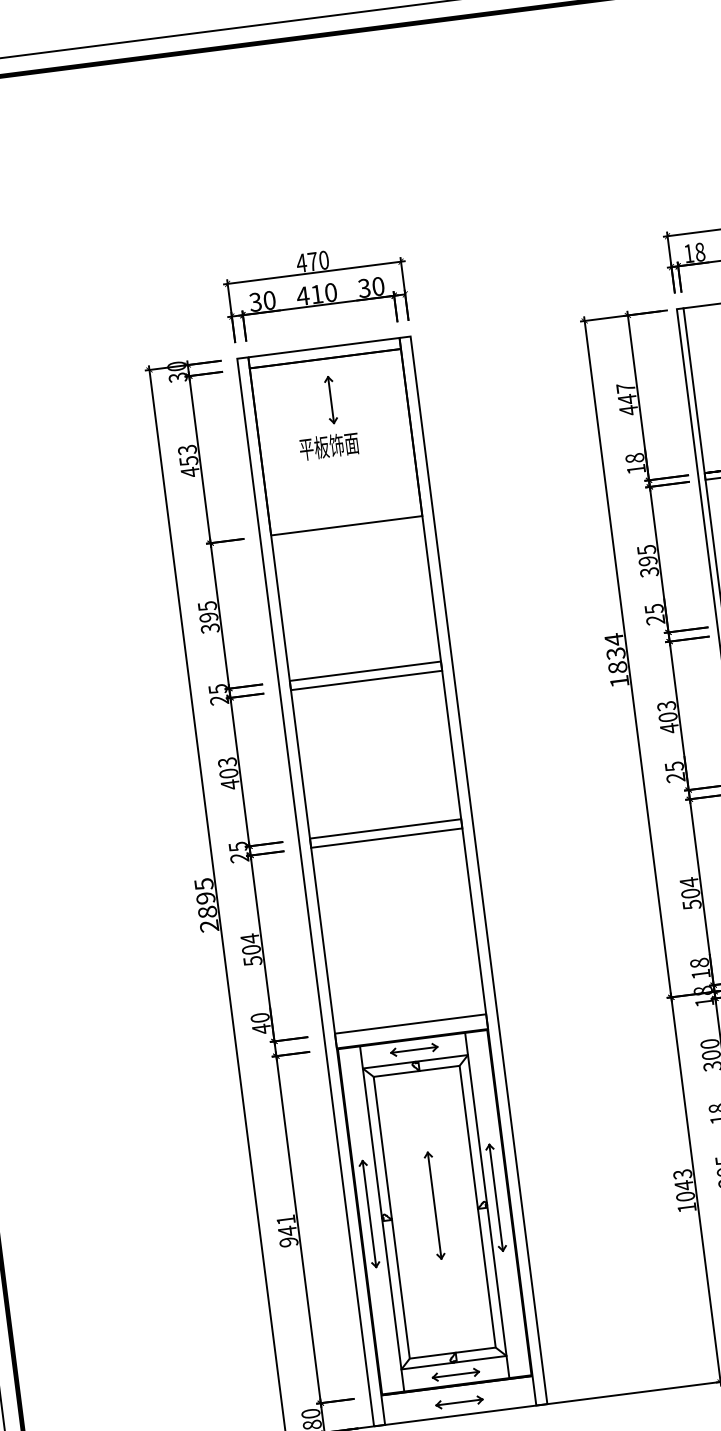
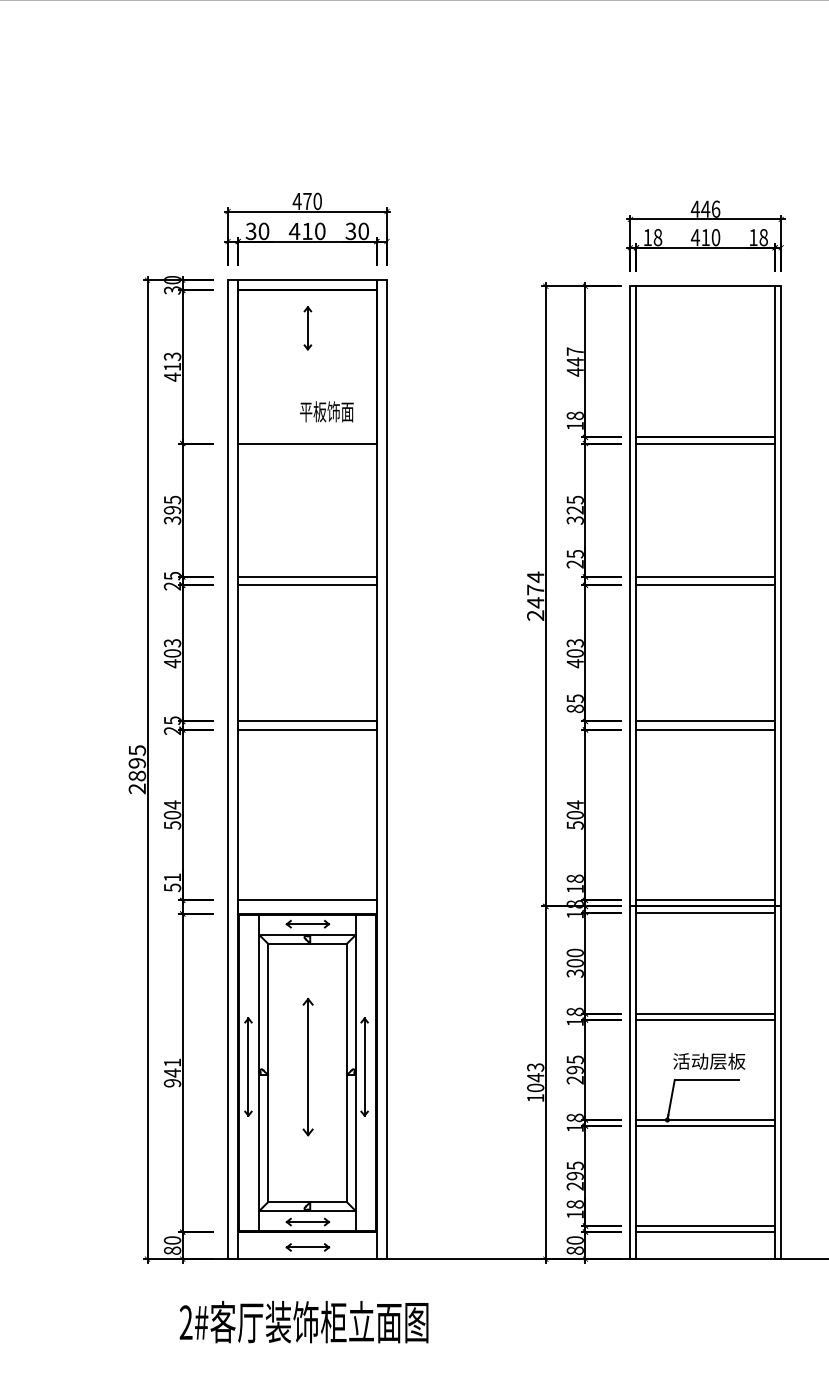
text: (328, 446) -> (326, 411), moved
text: (188, 460) -> (172, 366), 453 -> 413
text: (648, 561) -> (575, 510), 395 -> 325
text: (617, 667) -> (535, 602), 1834 -> 2474
text: (674, 777) -> (574, 708), 25 -> 85
text: (260, 1023) -> (172, 882), 40 -> 51
part: (434, 1205) -> (308, 1066), size x1.4

